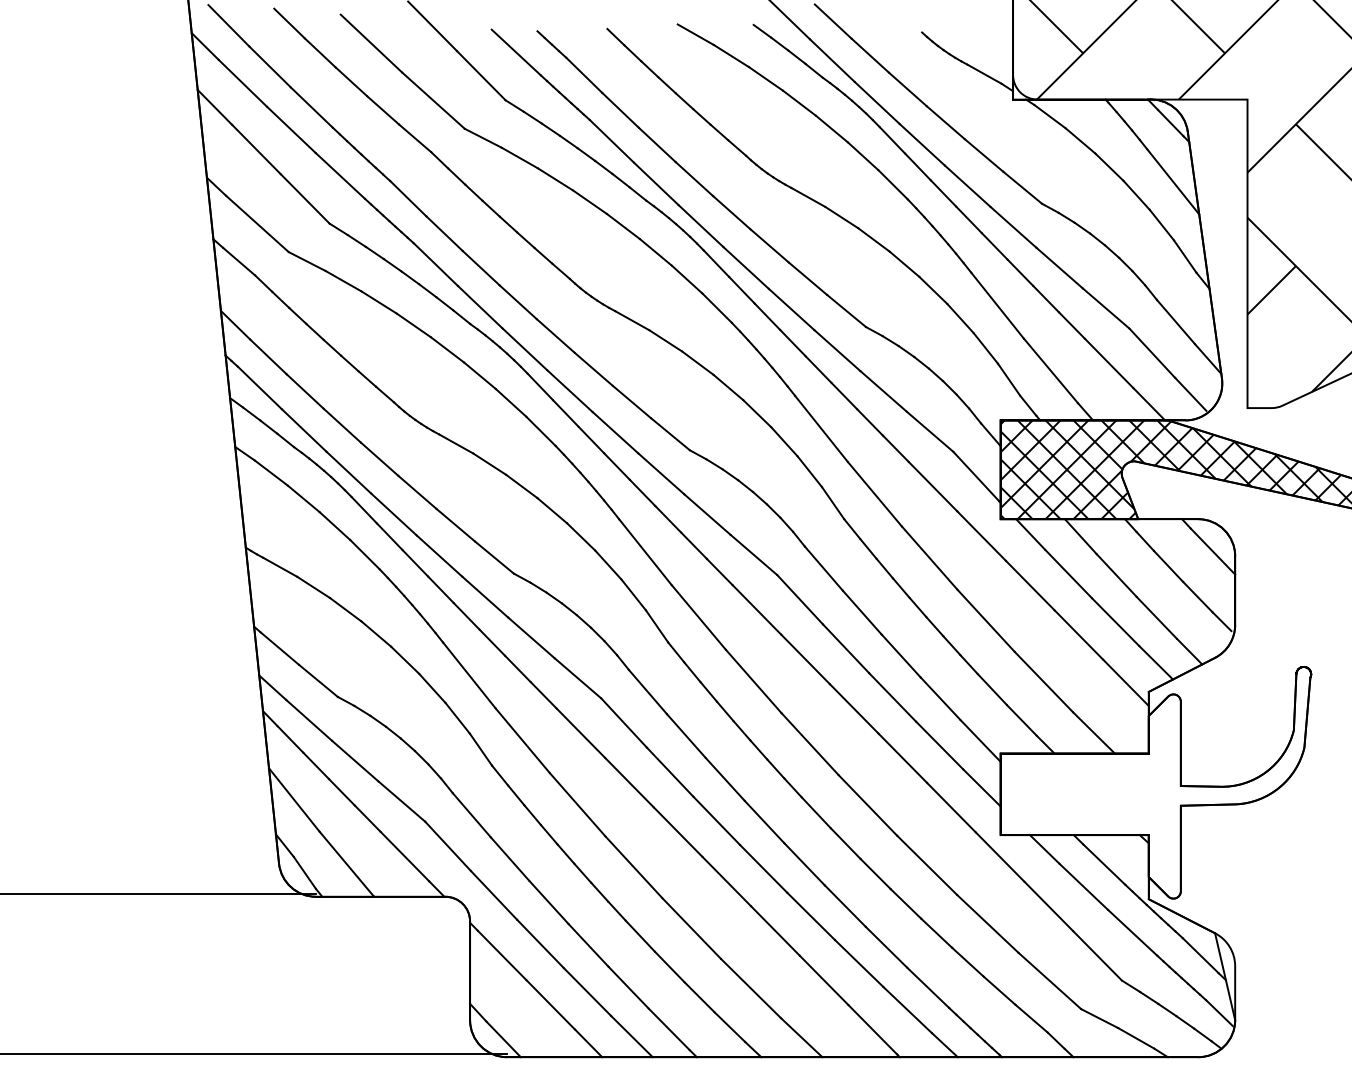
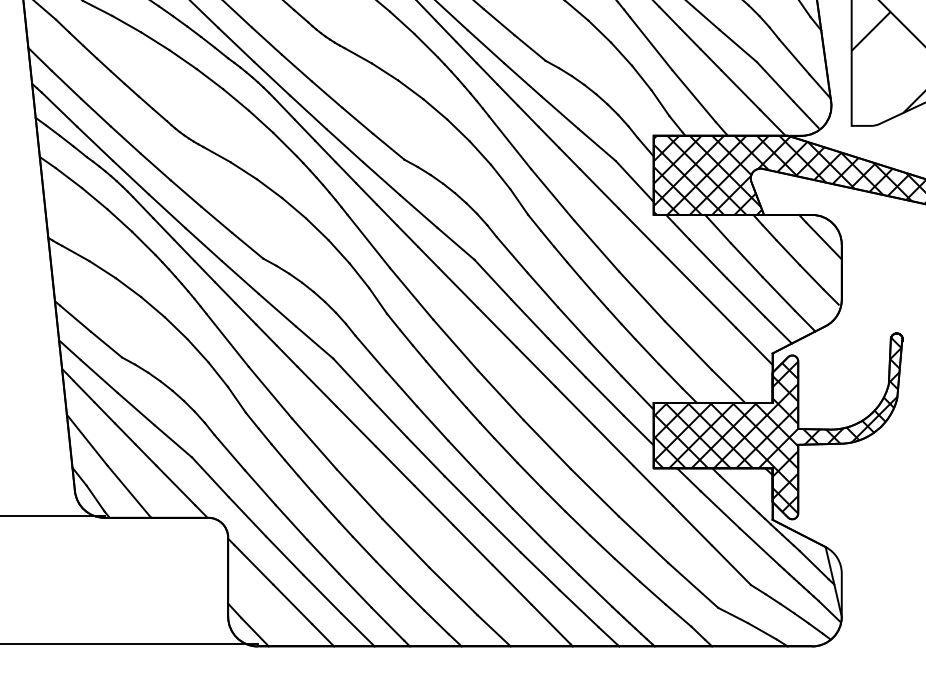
hatch: (1154, 781) -> (777, 425), added

